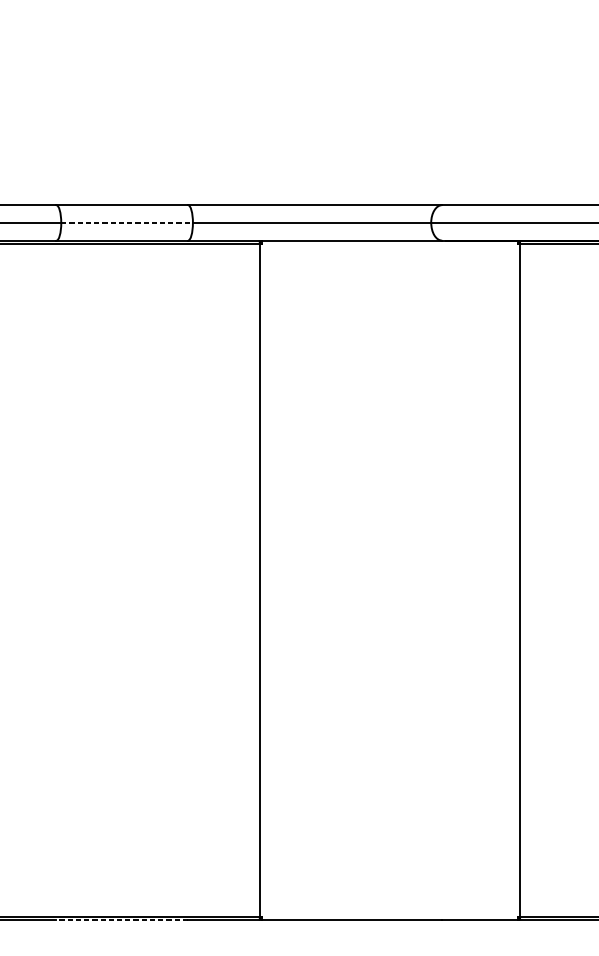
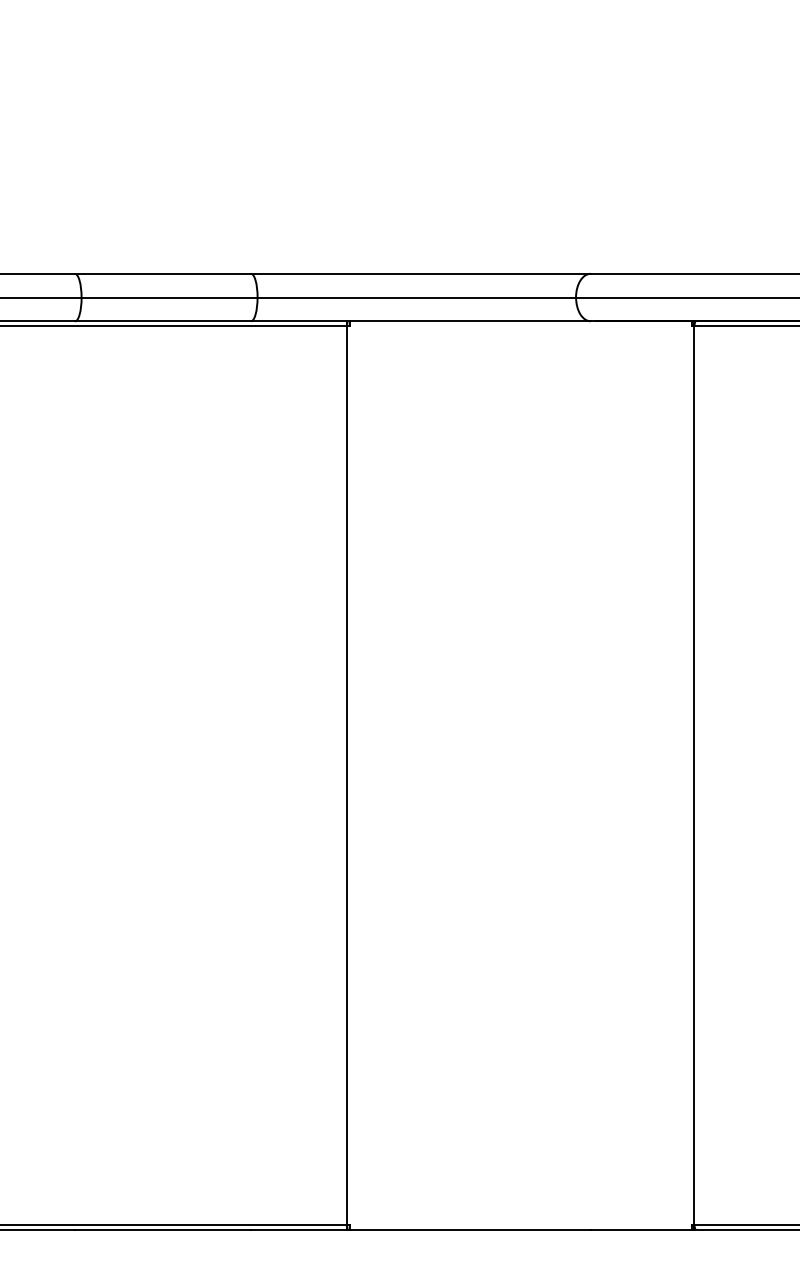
line: (127, 222) -> (169, 297), dashed -> solid
line: (122, 920) -> (163, 1229), dashed -> solid

